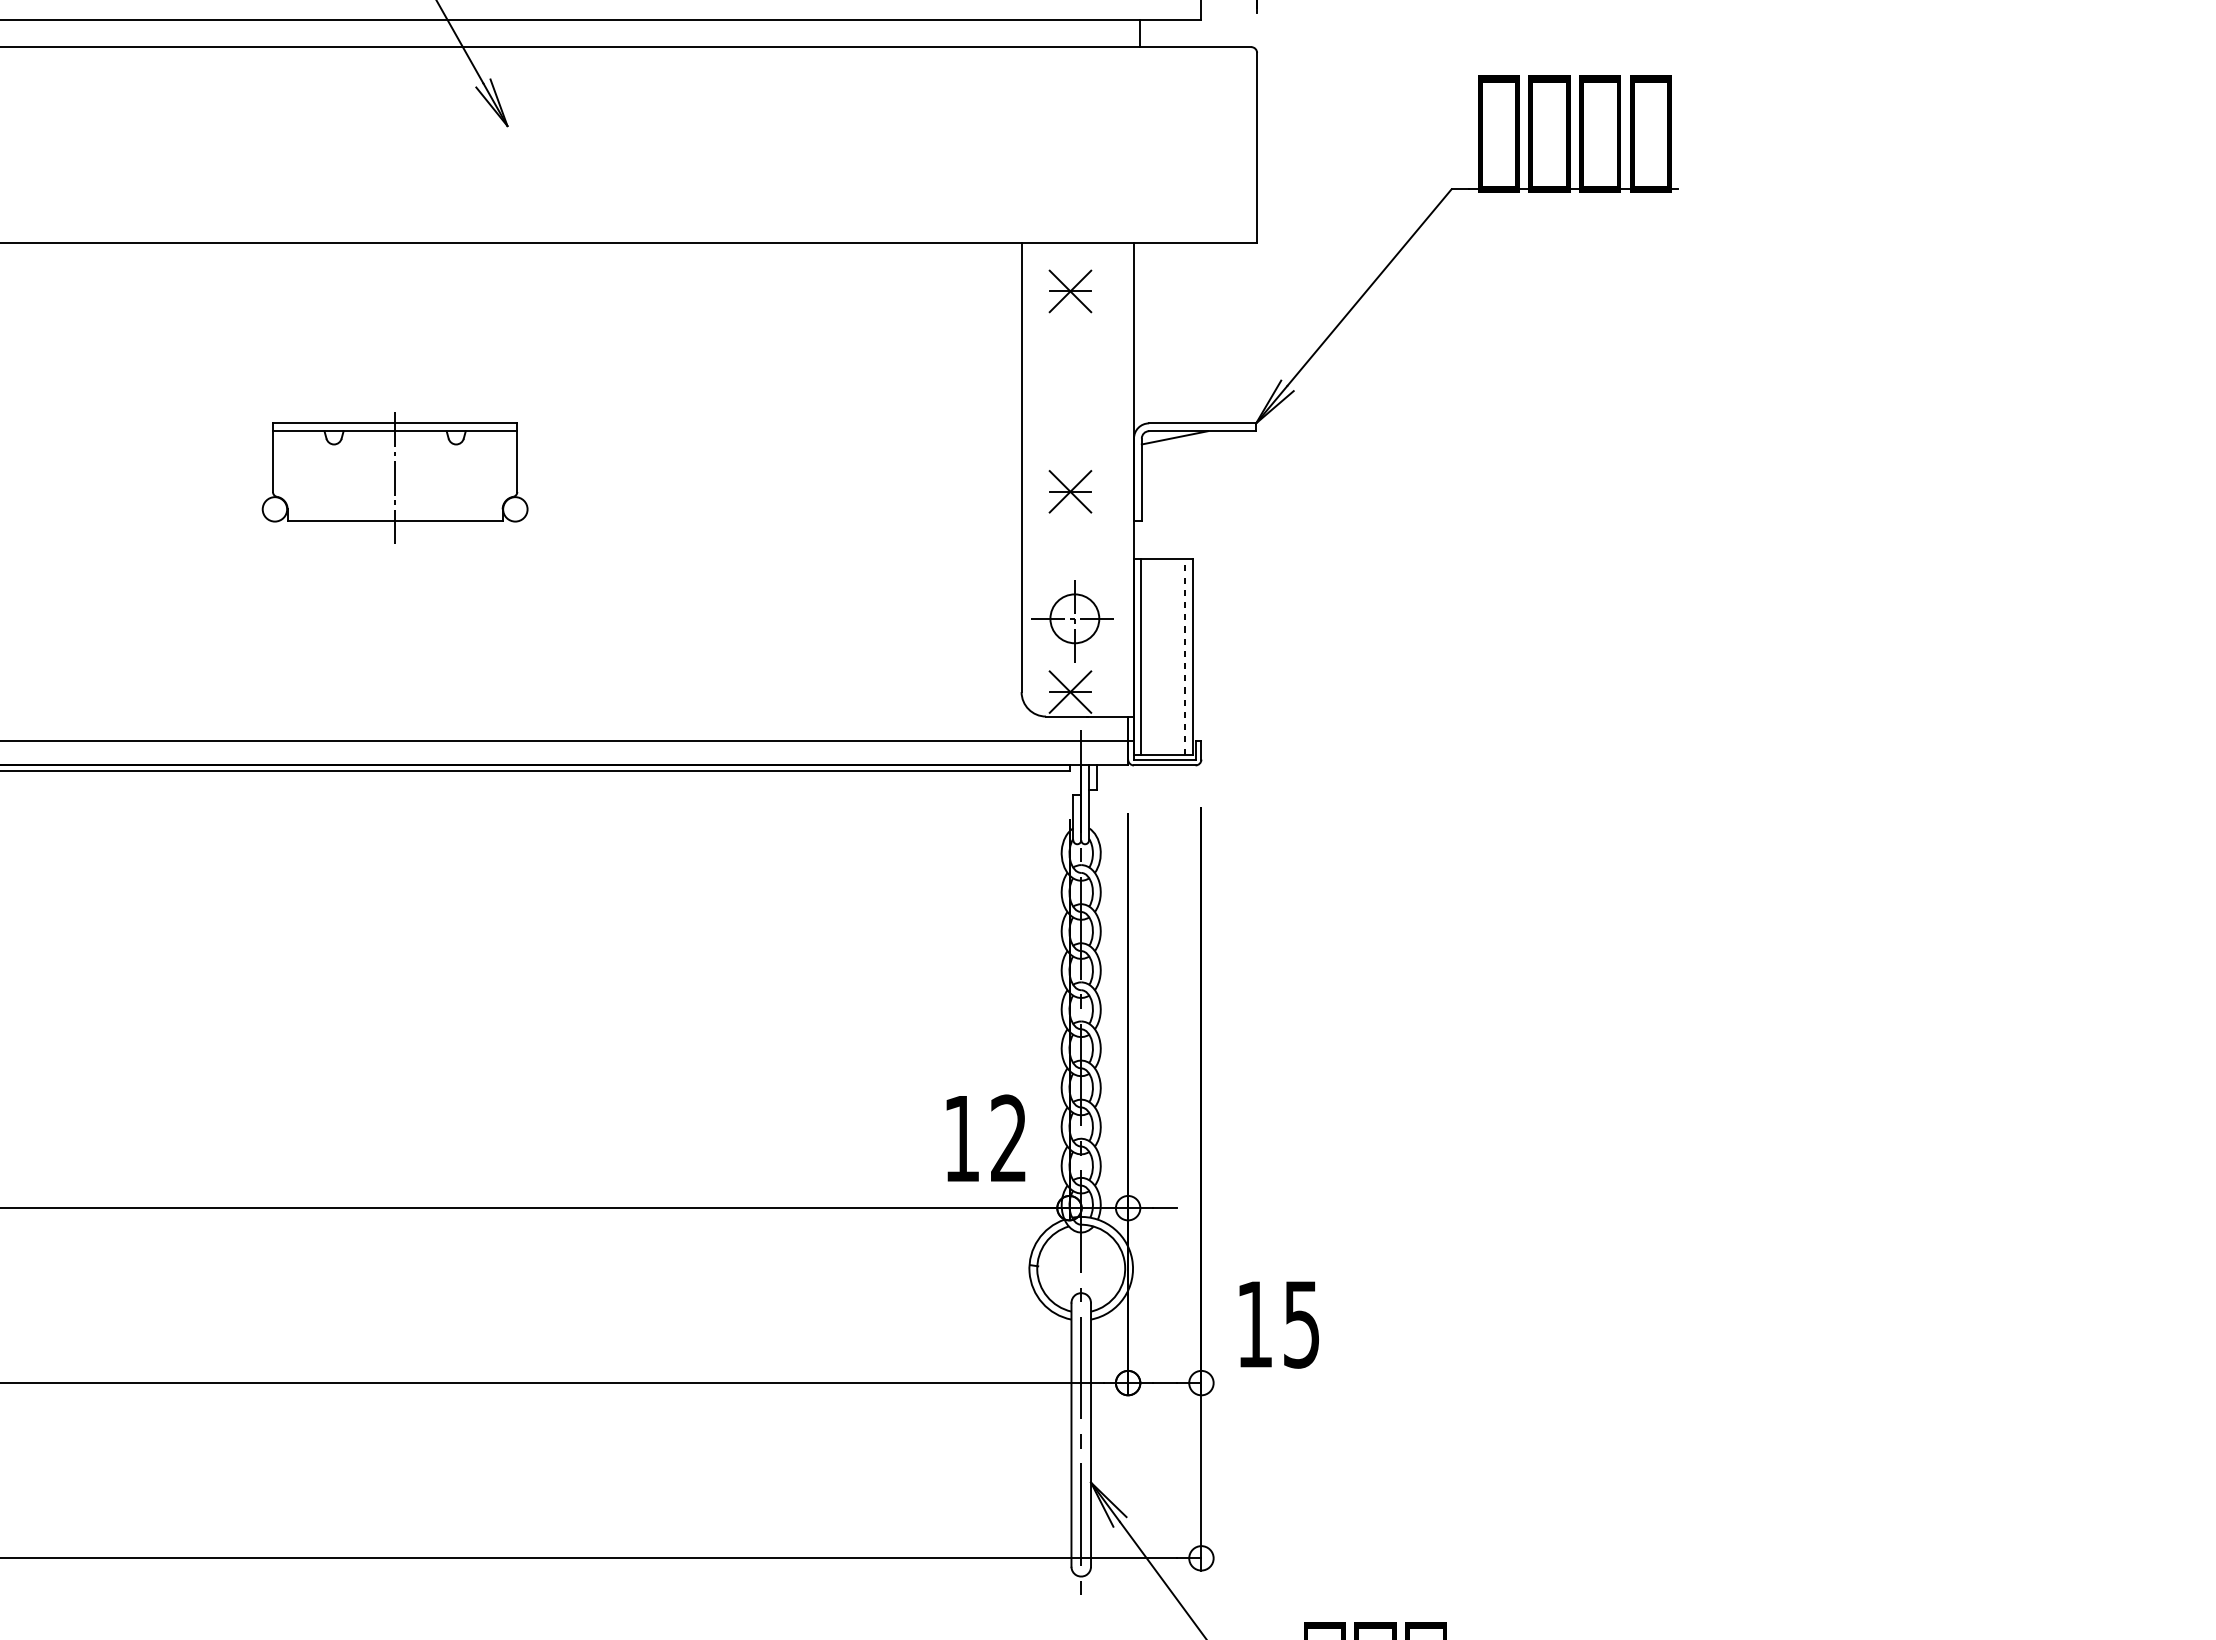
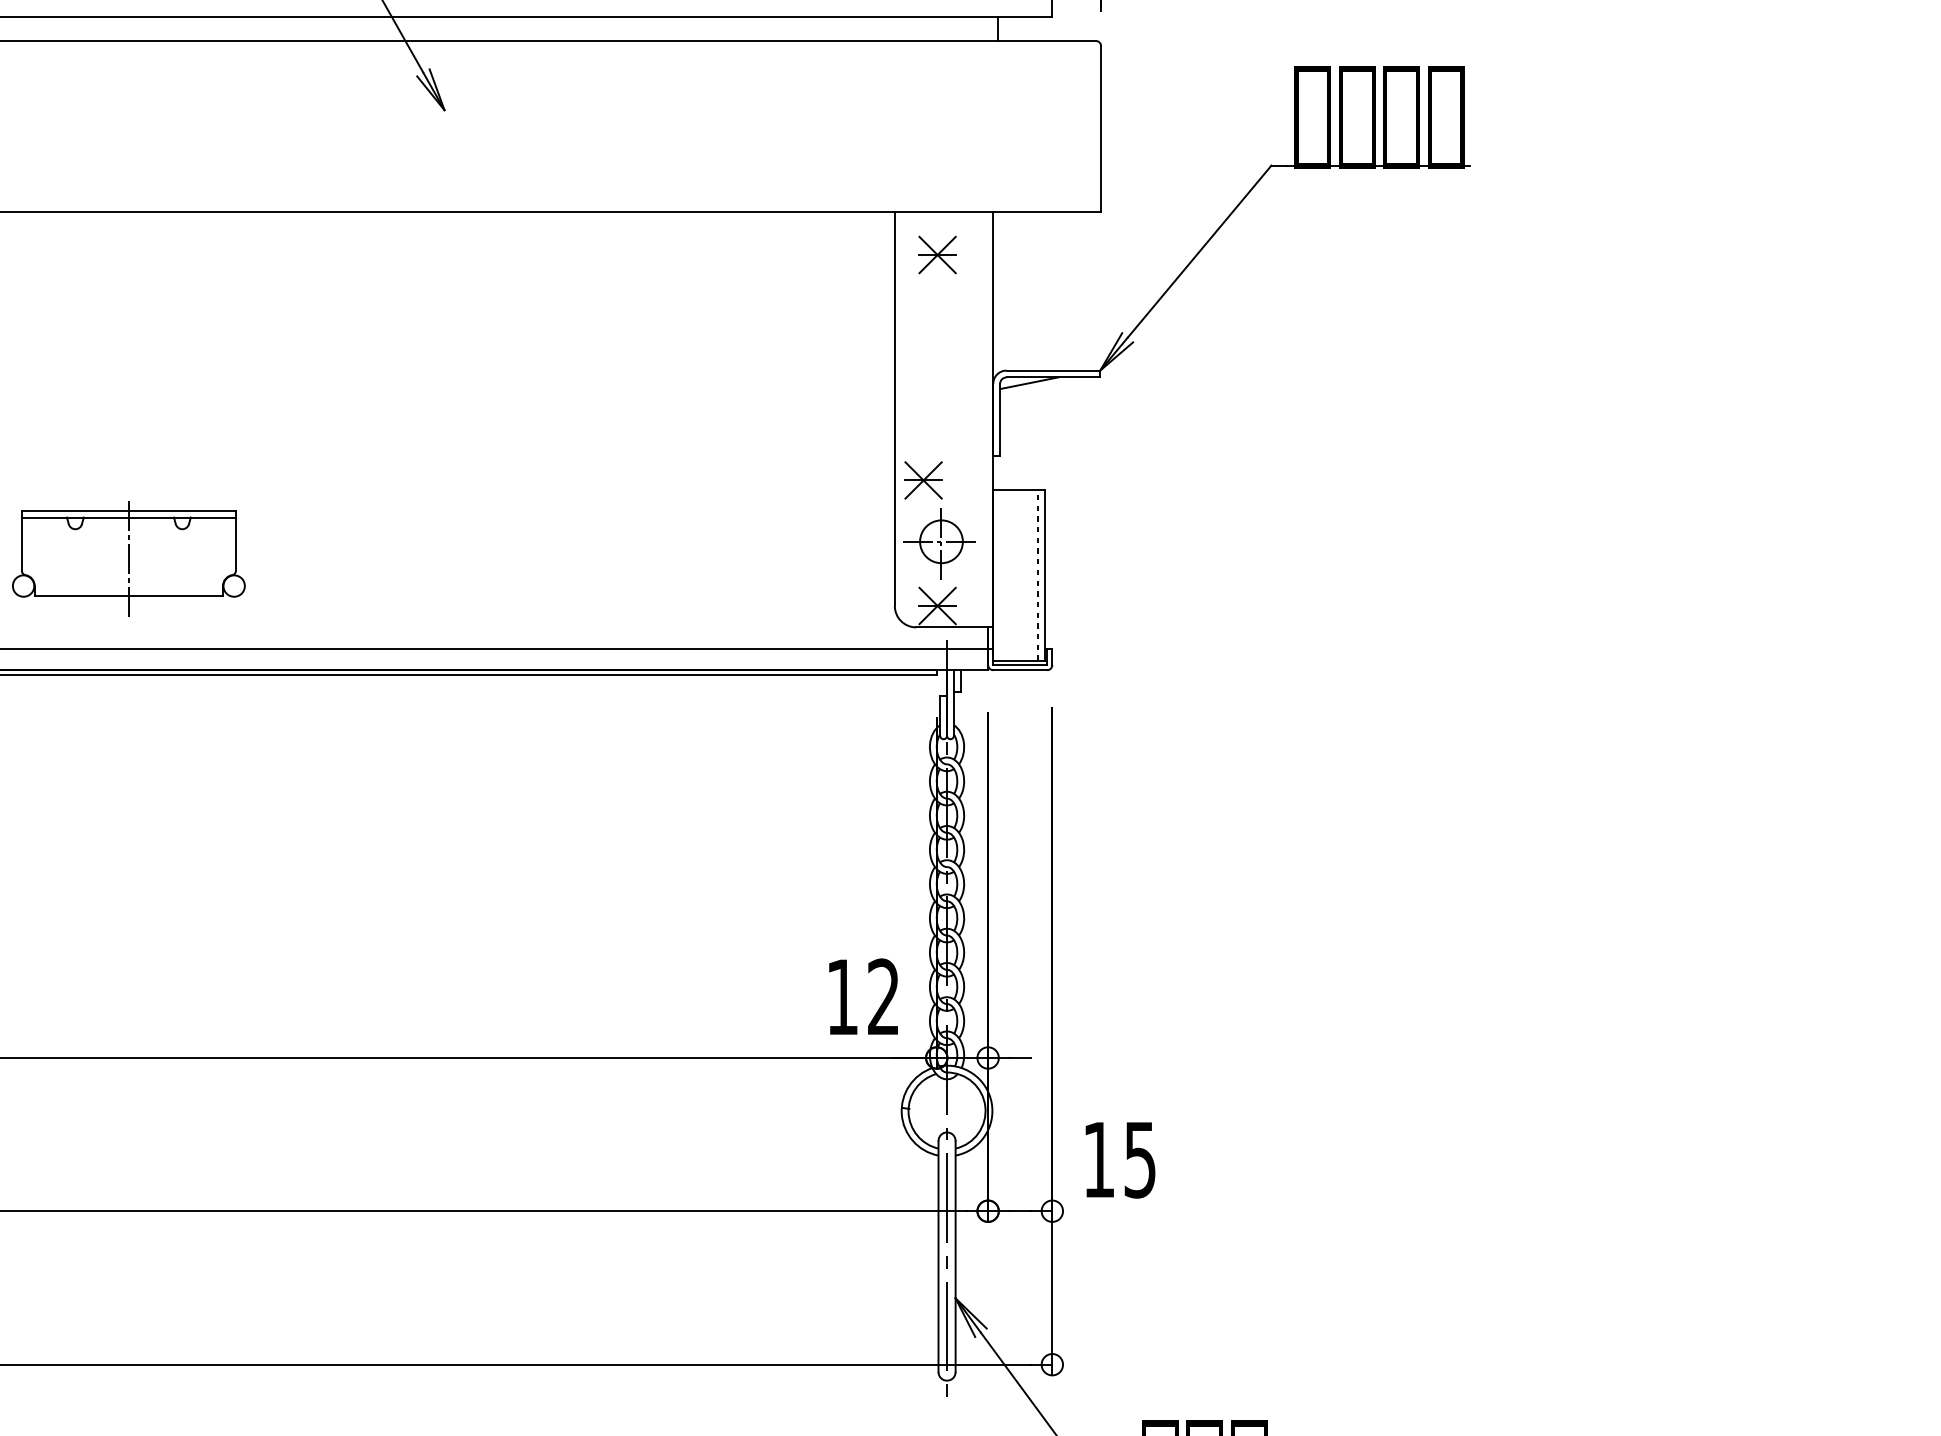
part: (394, 477) -> (128, 558), moved
part: (1070, 491) -> (923, 480), moved
line: (1141, 656) -> (999, 574), removed

